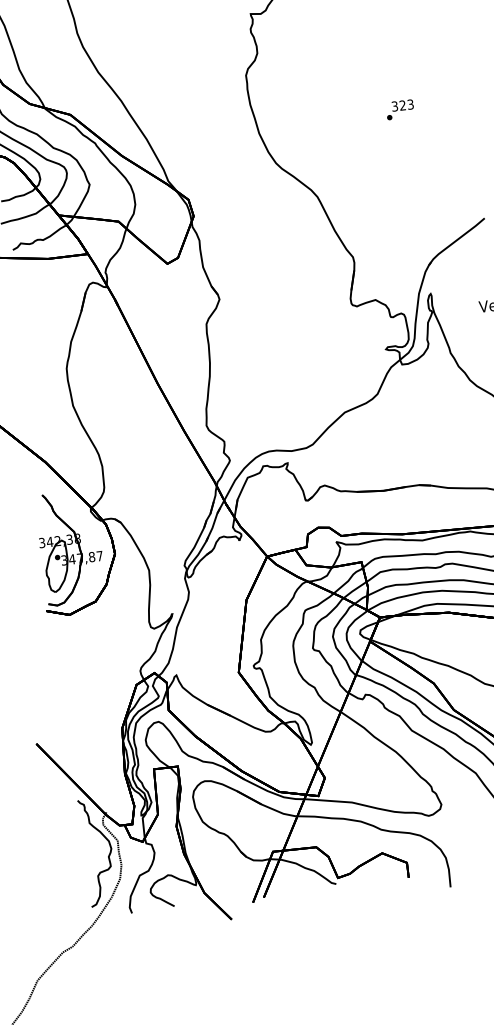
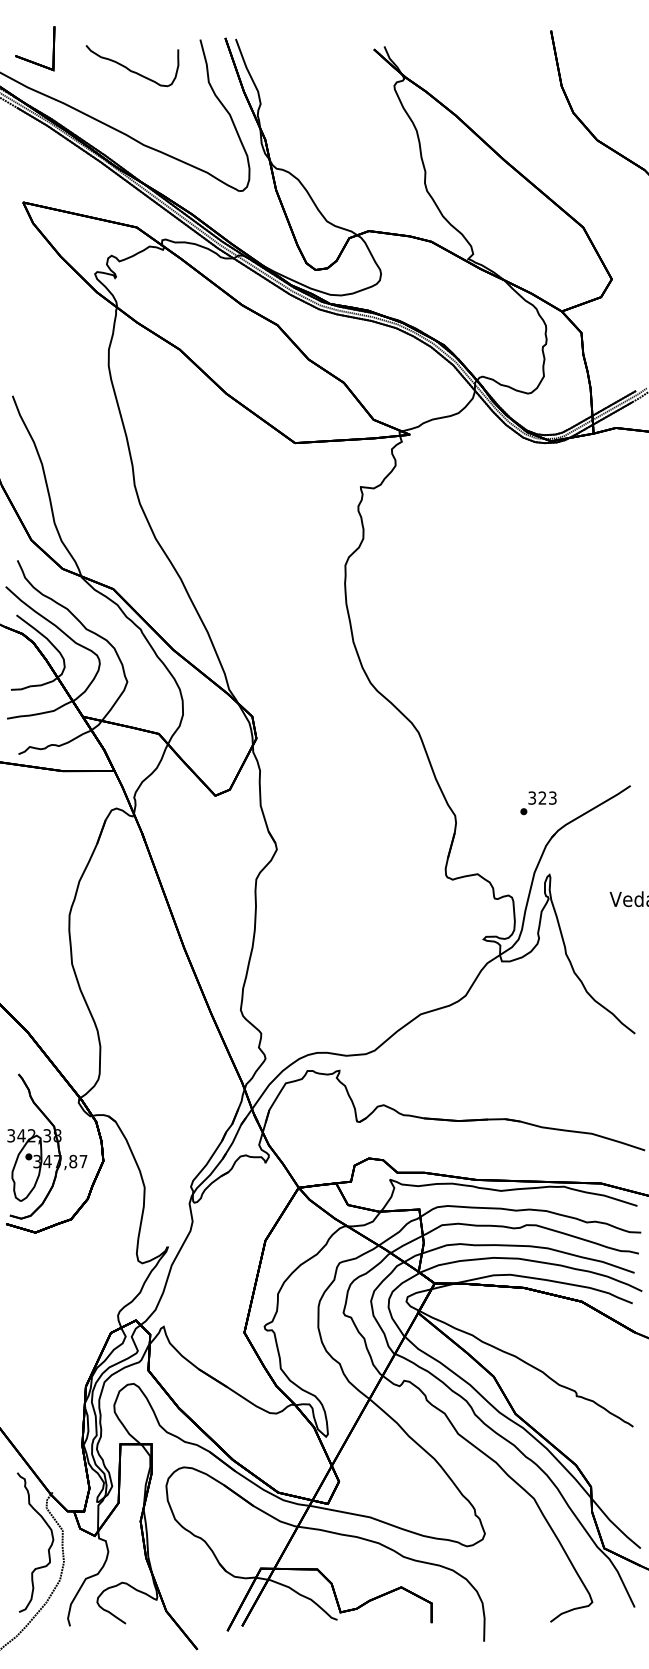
text: (400, 110) -> (538, 803), moved

